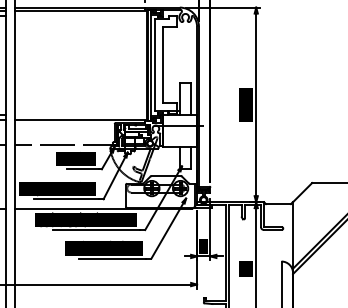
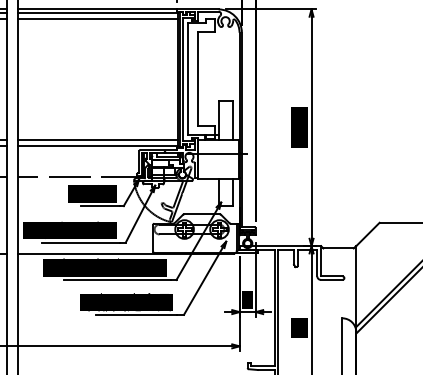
line: (80, 15) -> (97, 19), added
line: (80, 115) -> (97, 140), added

